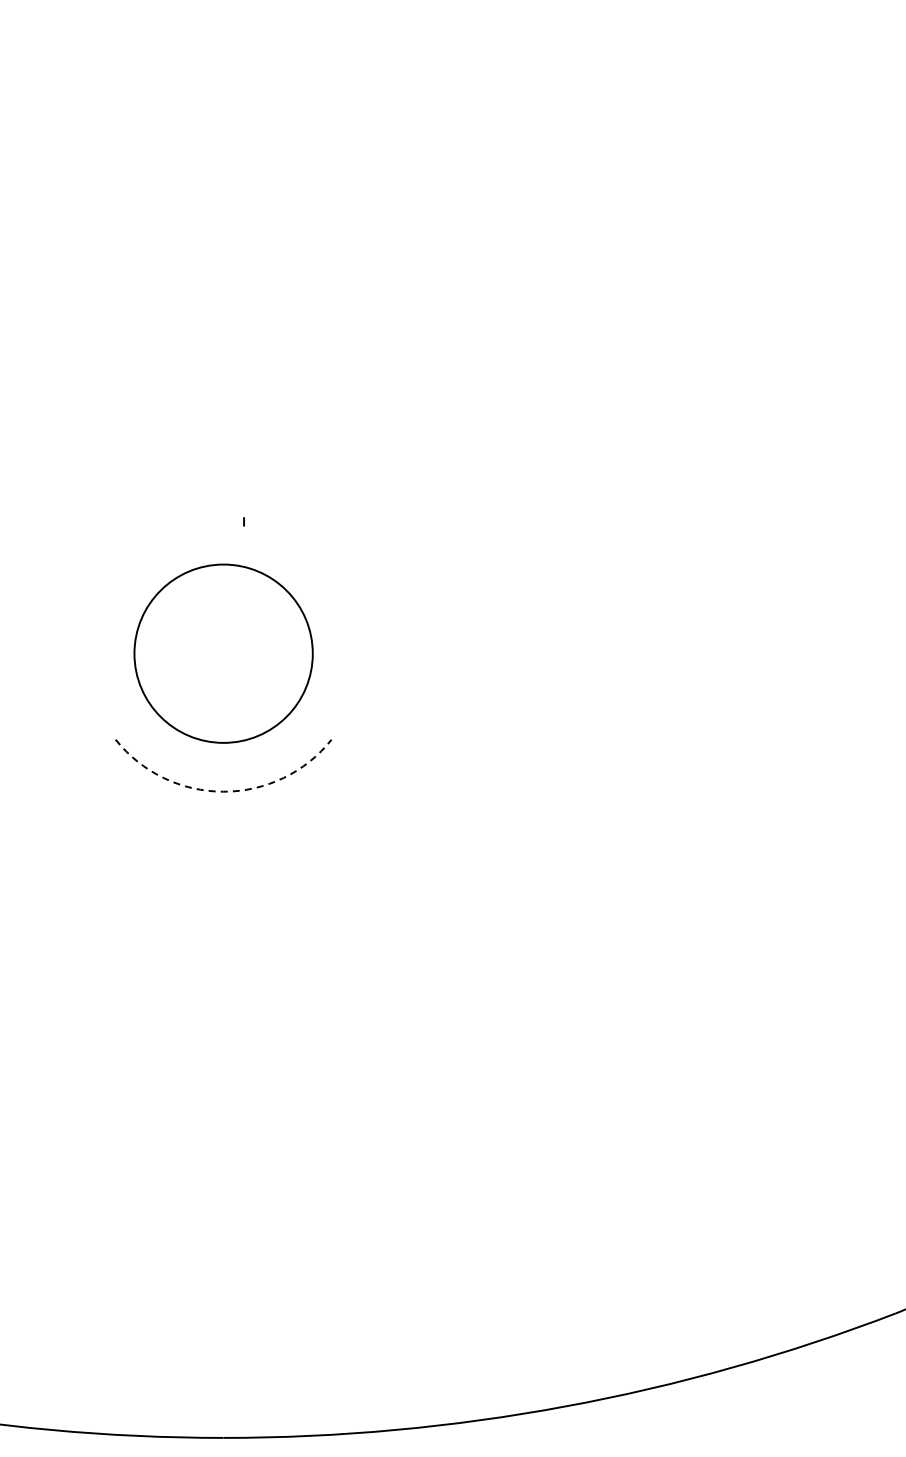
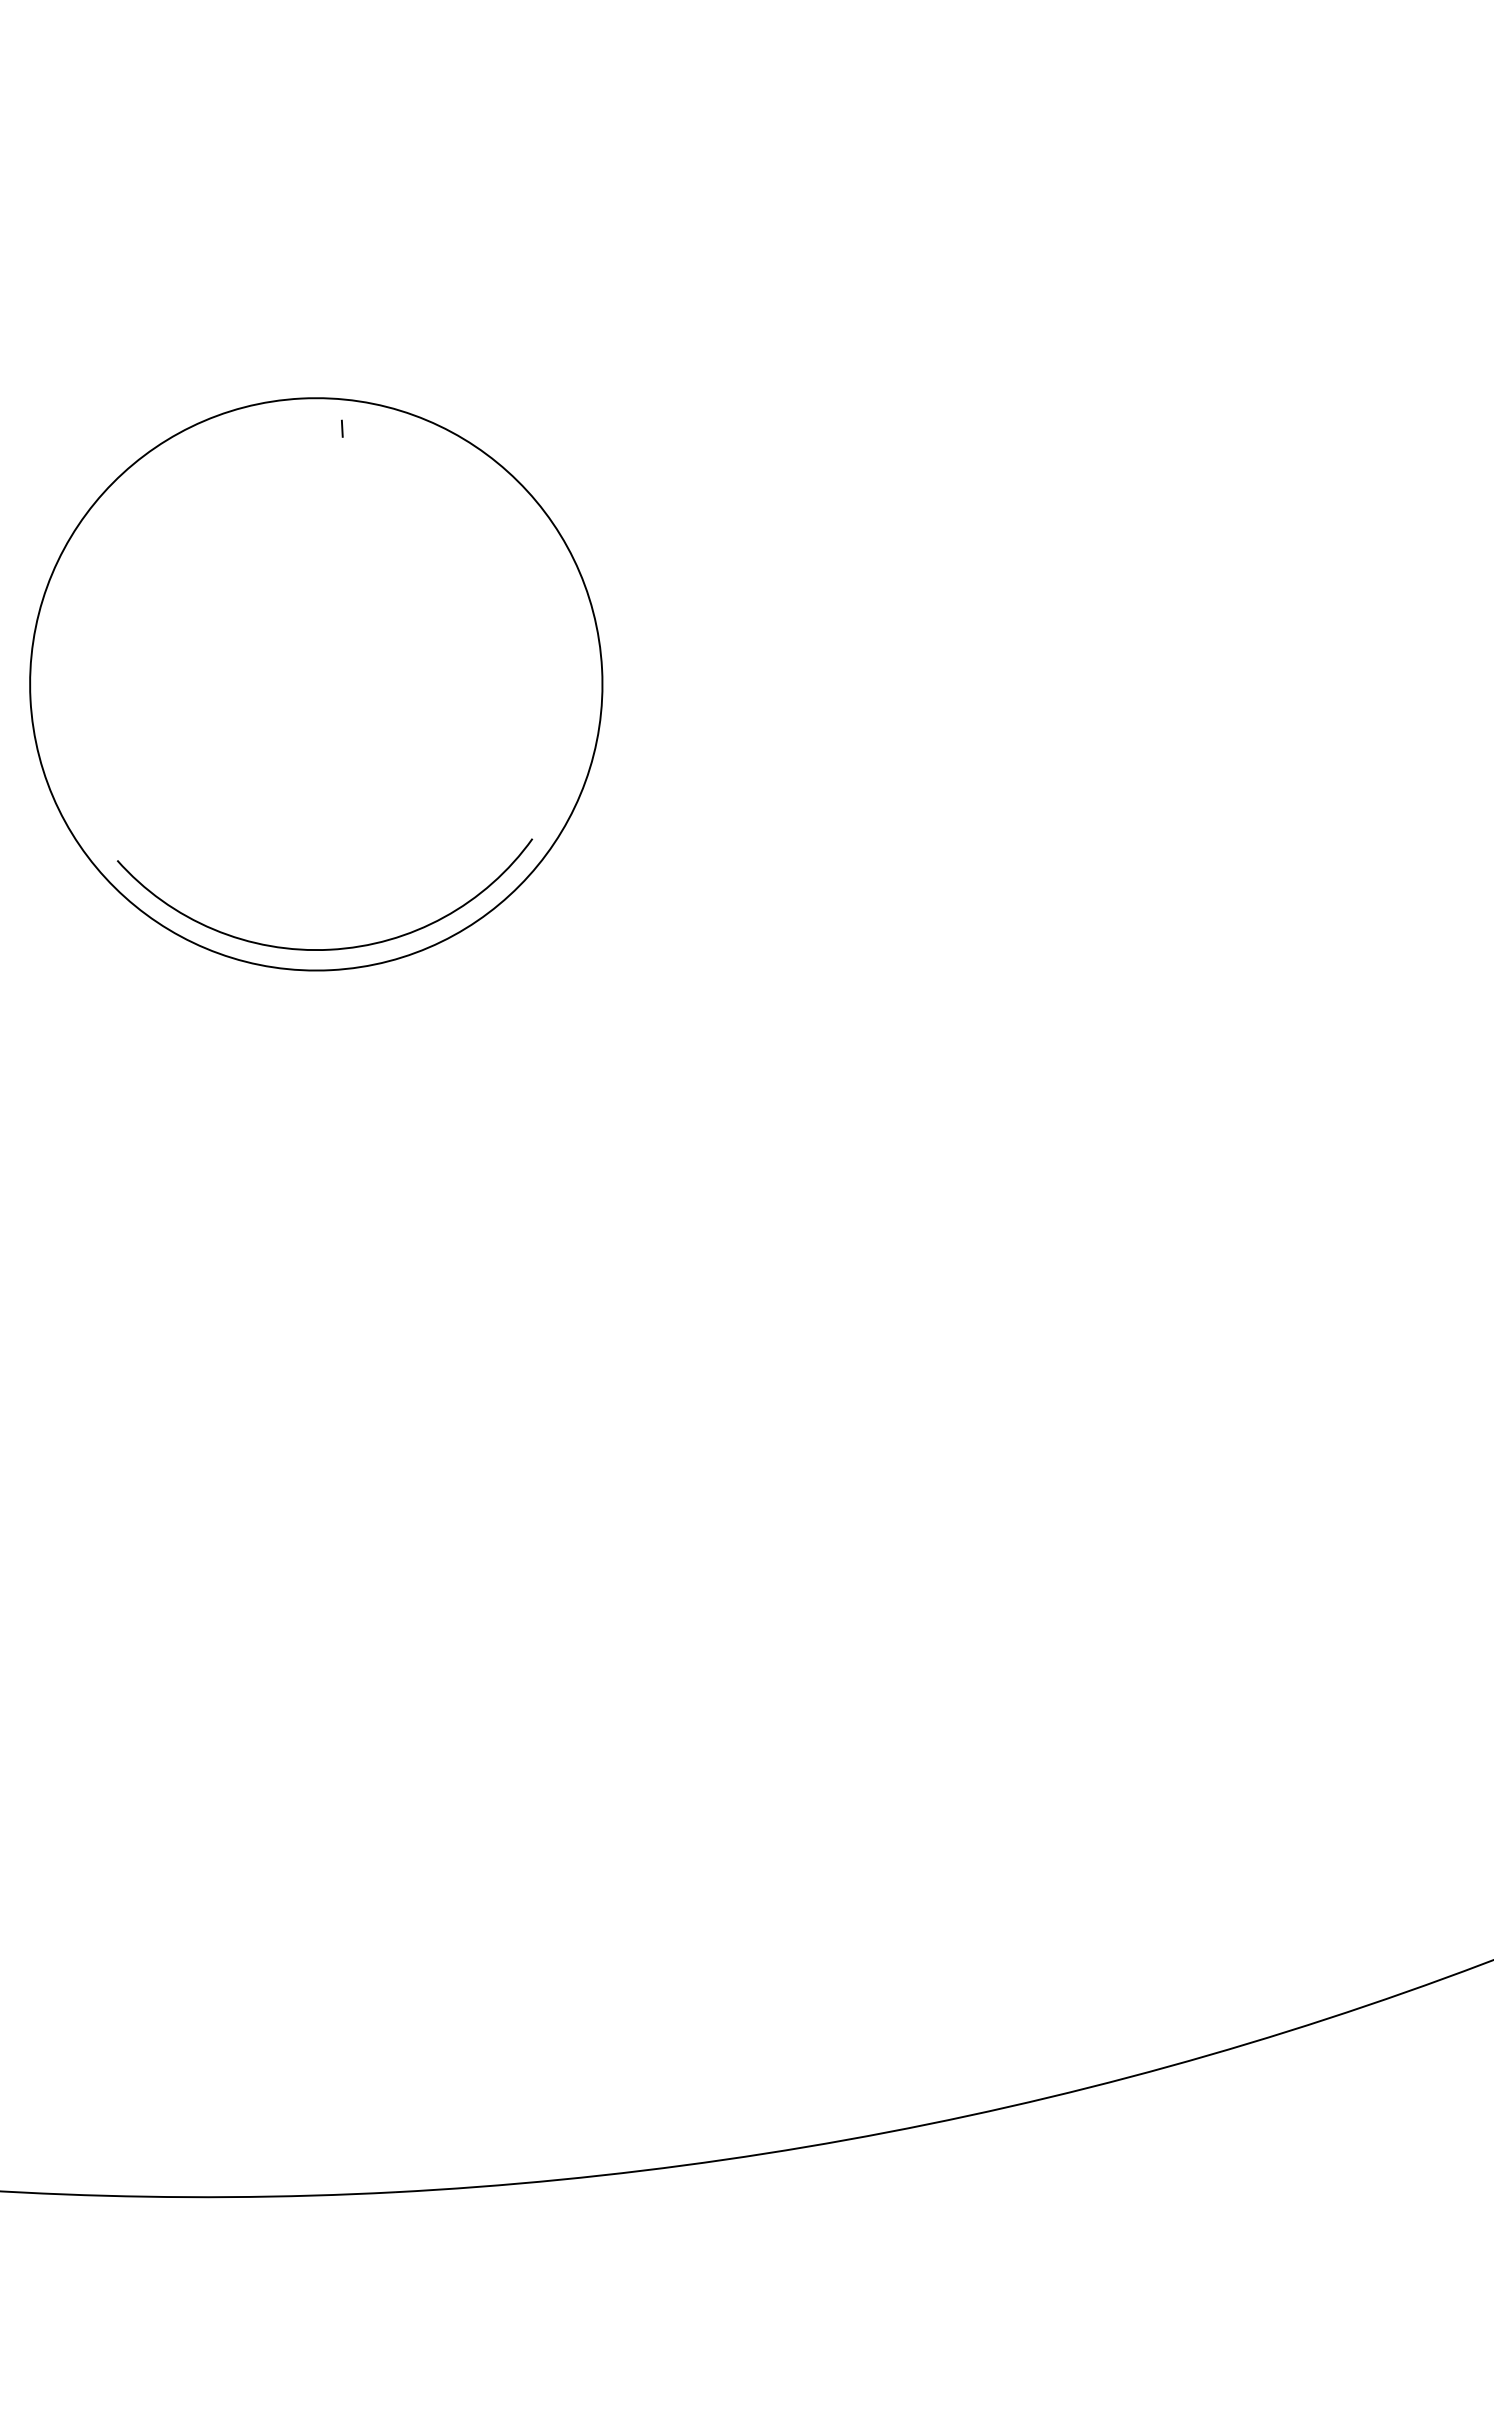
circle: (223, 653) -> (316, 683), size x1.67
arc: (223, 791) -> (329, 949), dashed -> solid

